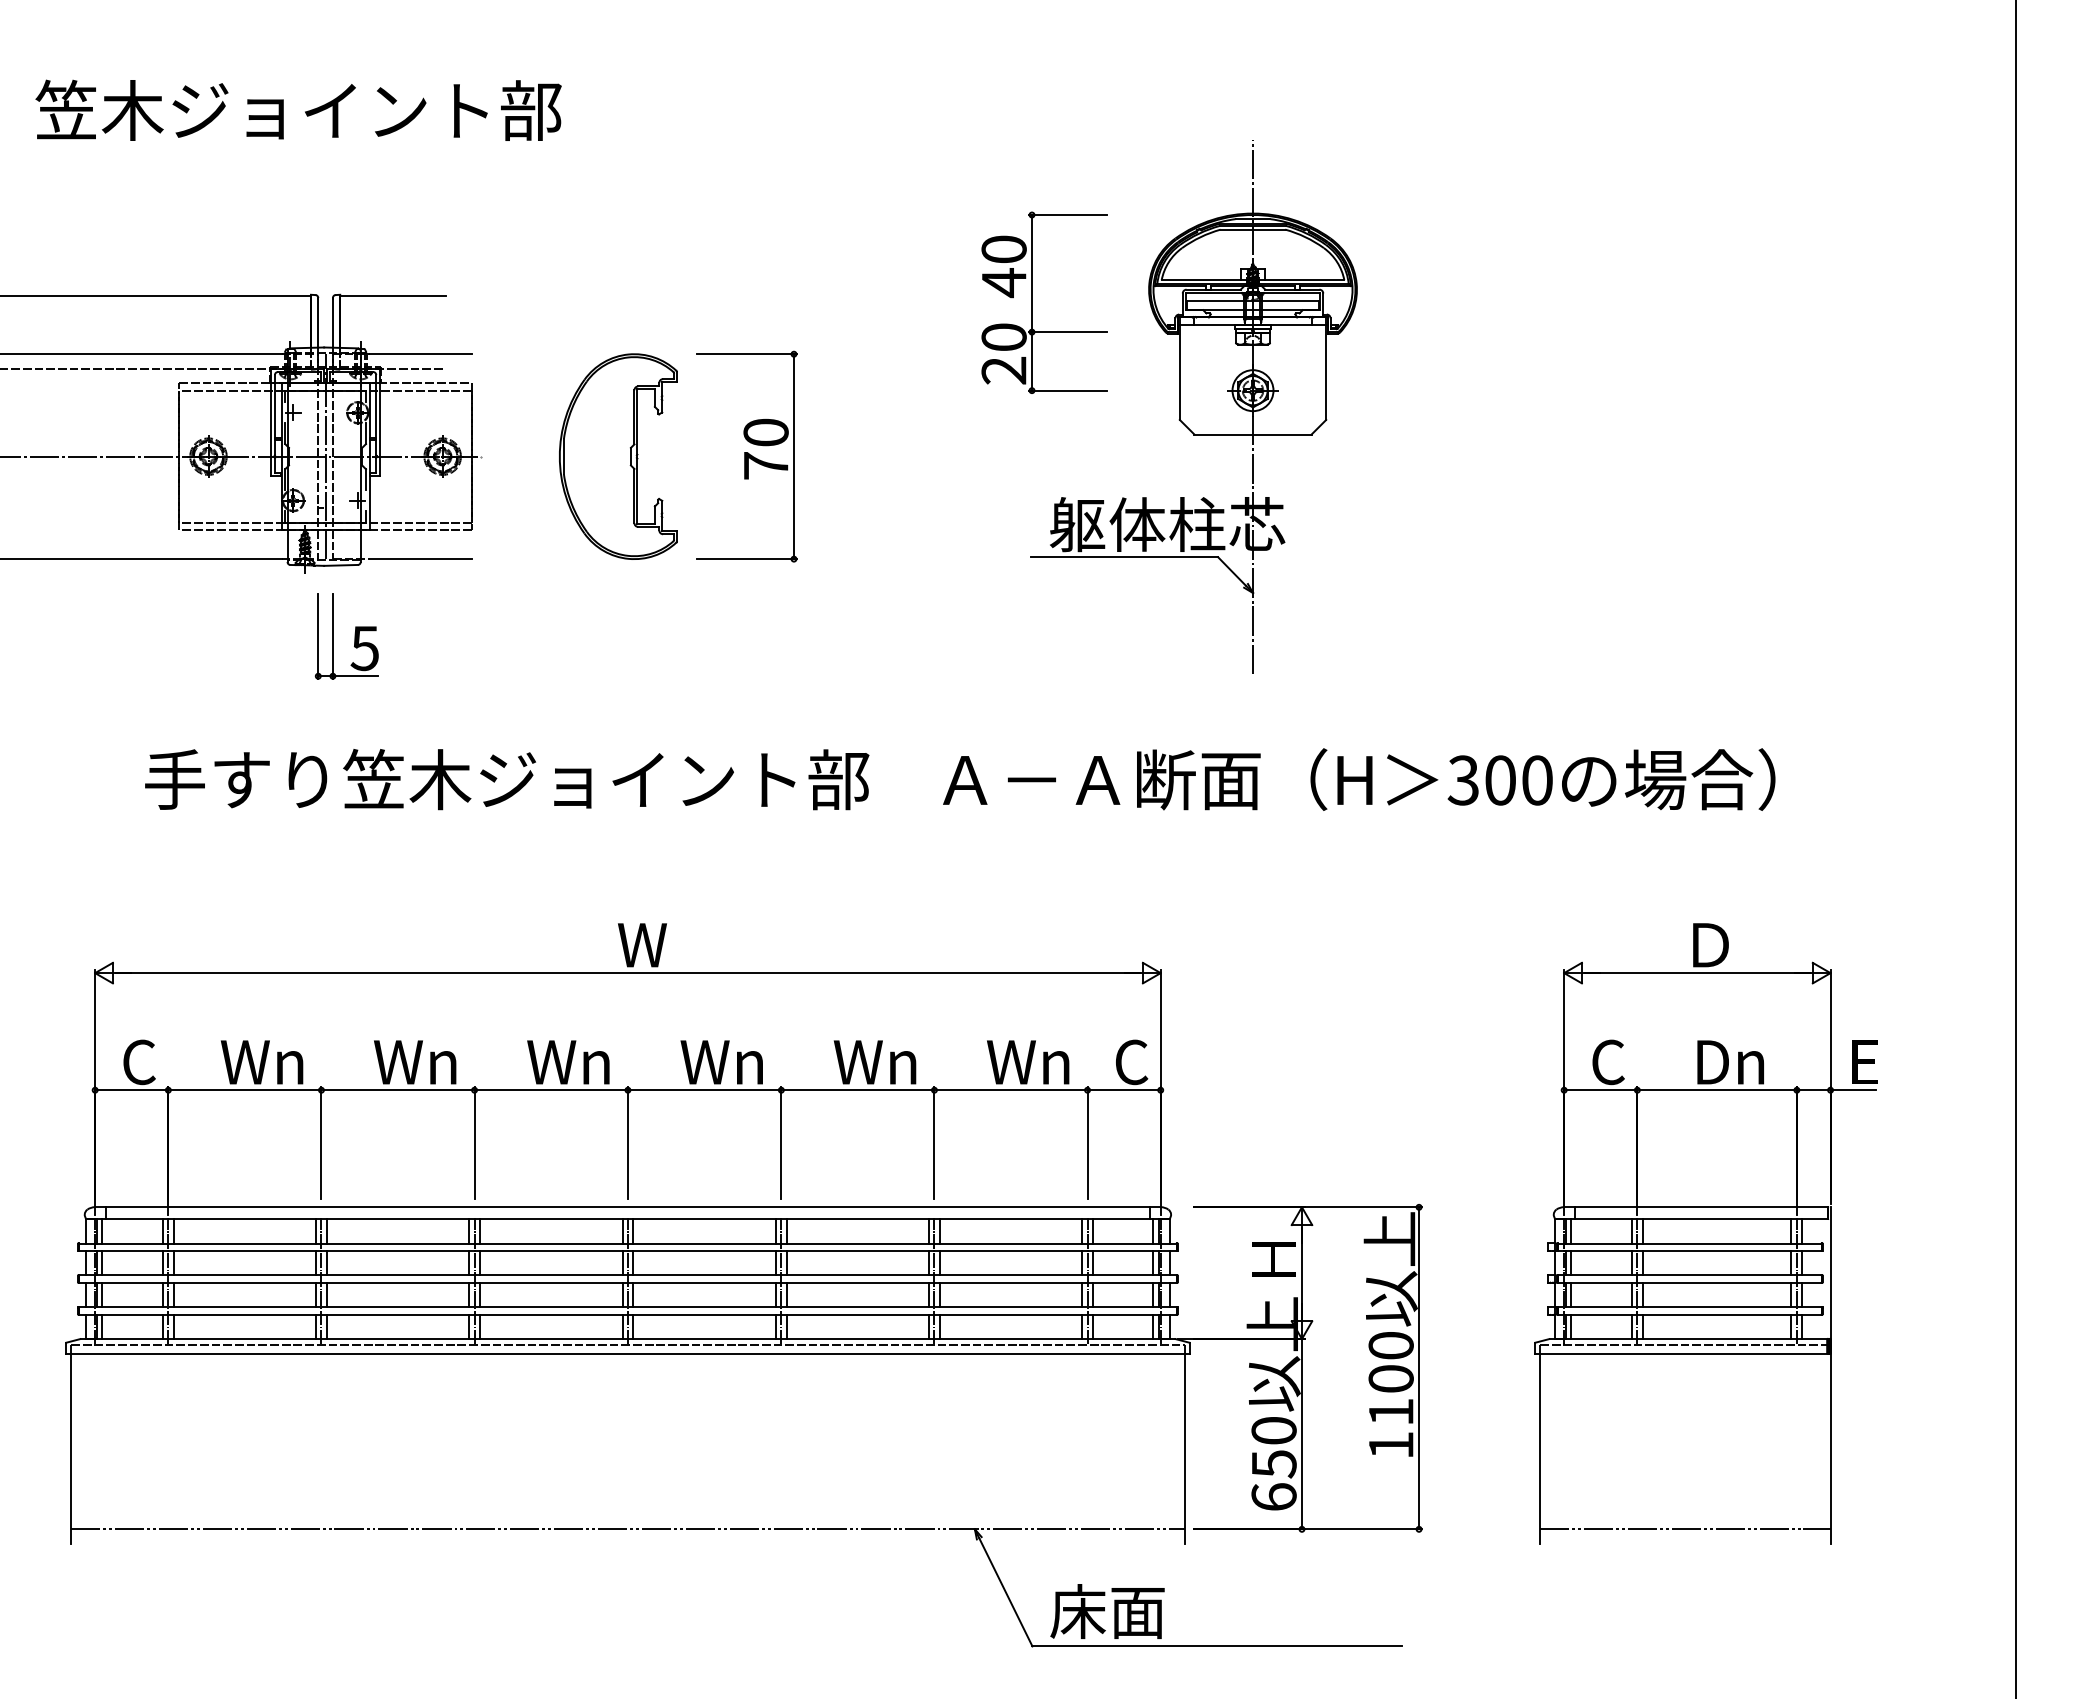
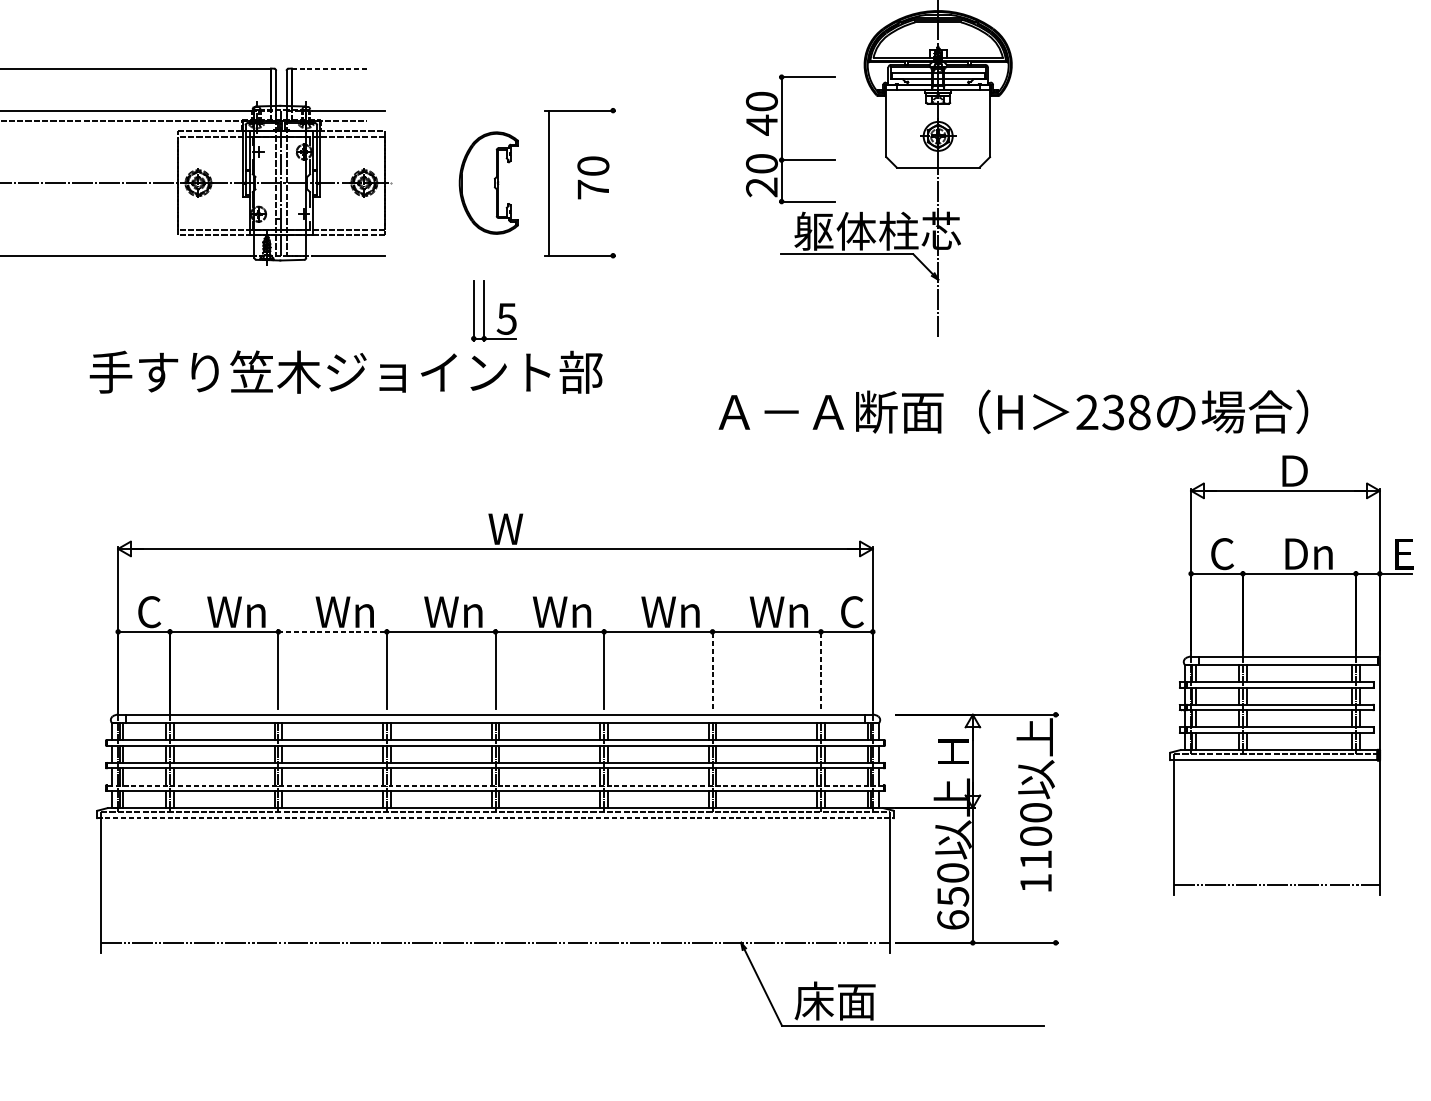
line: (392, 295) -> (328, 69), solid -> dashed
part: (1032, 302) -> (782, 139), moved
part: (618, 456) -> (488, 183), size x0.7
line: (793, 456) -> (548, 183), moved
part: (354, 636) -> (499, 310), moved
text: (507, 779) -> (346, 372), moved
text: (1499, 780) -> (1112, 412), 300 -> 238
line: (398, 1090) -> (333, 632), solid -> dashed
line: (934, 1142) -> (712, 668), solid -> dashed
line: (1087, 1142) -> (820, 668), solid -> dashed
part: (1705, 1233) -> (1291, 675), moved
line: (627, 1307) -> (495, 785), solid -> dashed
line: (627, 1353) -> (495, 818), solid -> dashed
line: (1419, 1368) -> (1056, 828), removed

